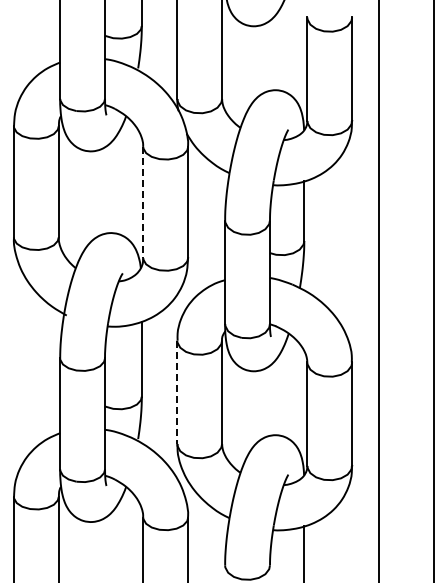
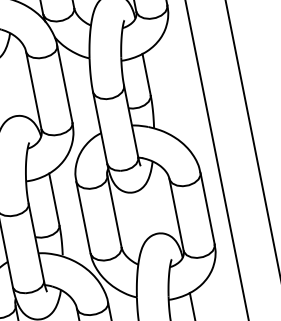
line: (143, 202) -> (33, 90), dashed -> solid
line: (177, 392) -> (83, 217), dashed -> solid

